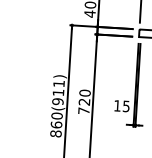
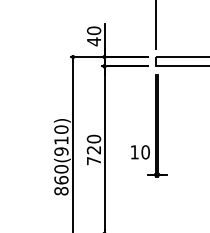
text: (59, 83) -> (61, 129), 860(911) -> 860(910)
text: (126, 106) -> (145, 152), 15 -> 10

